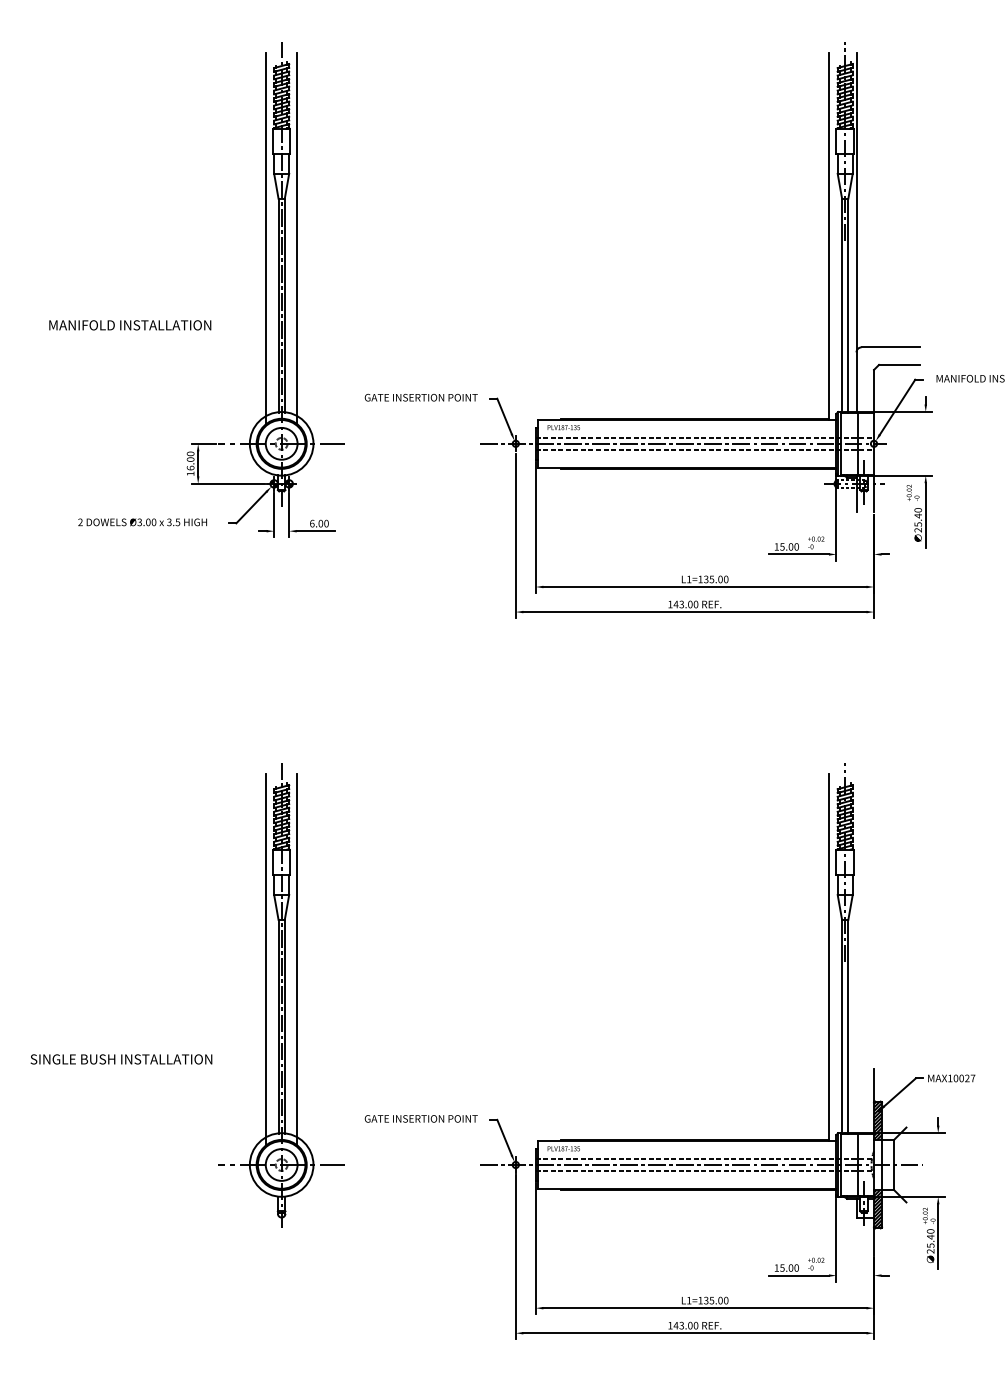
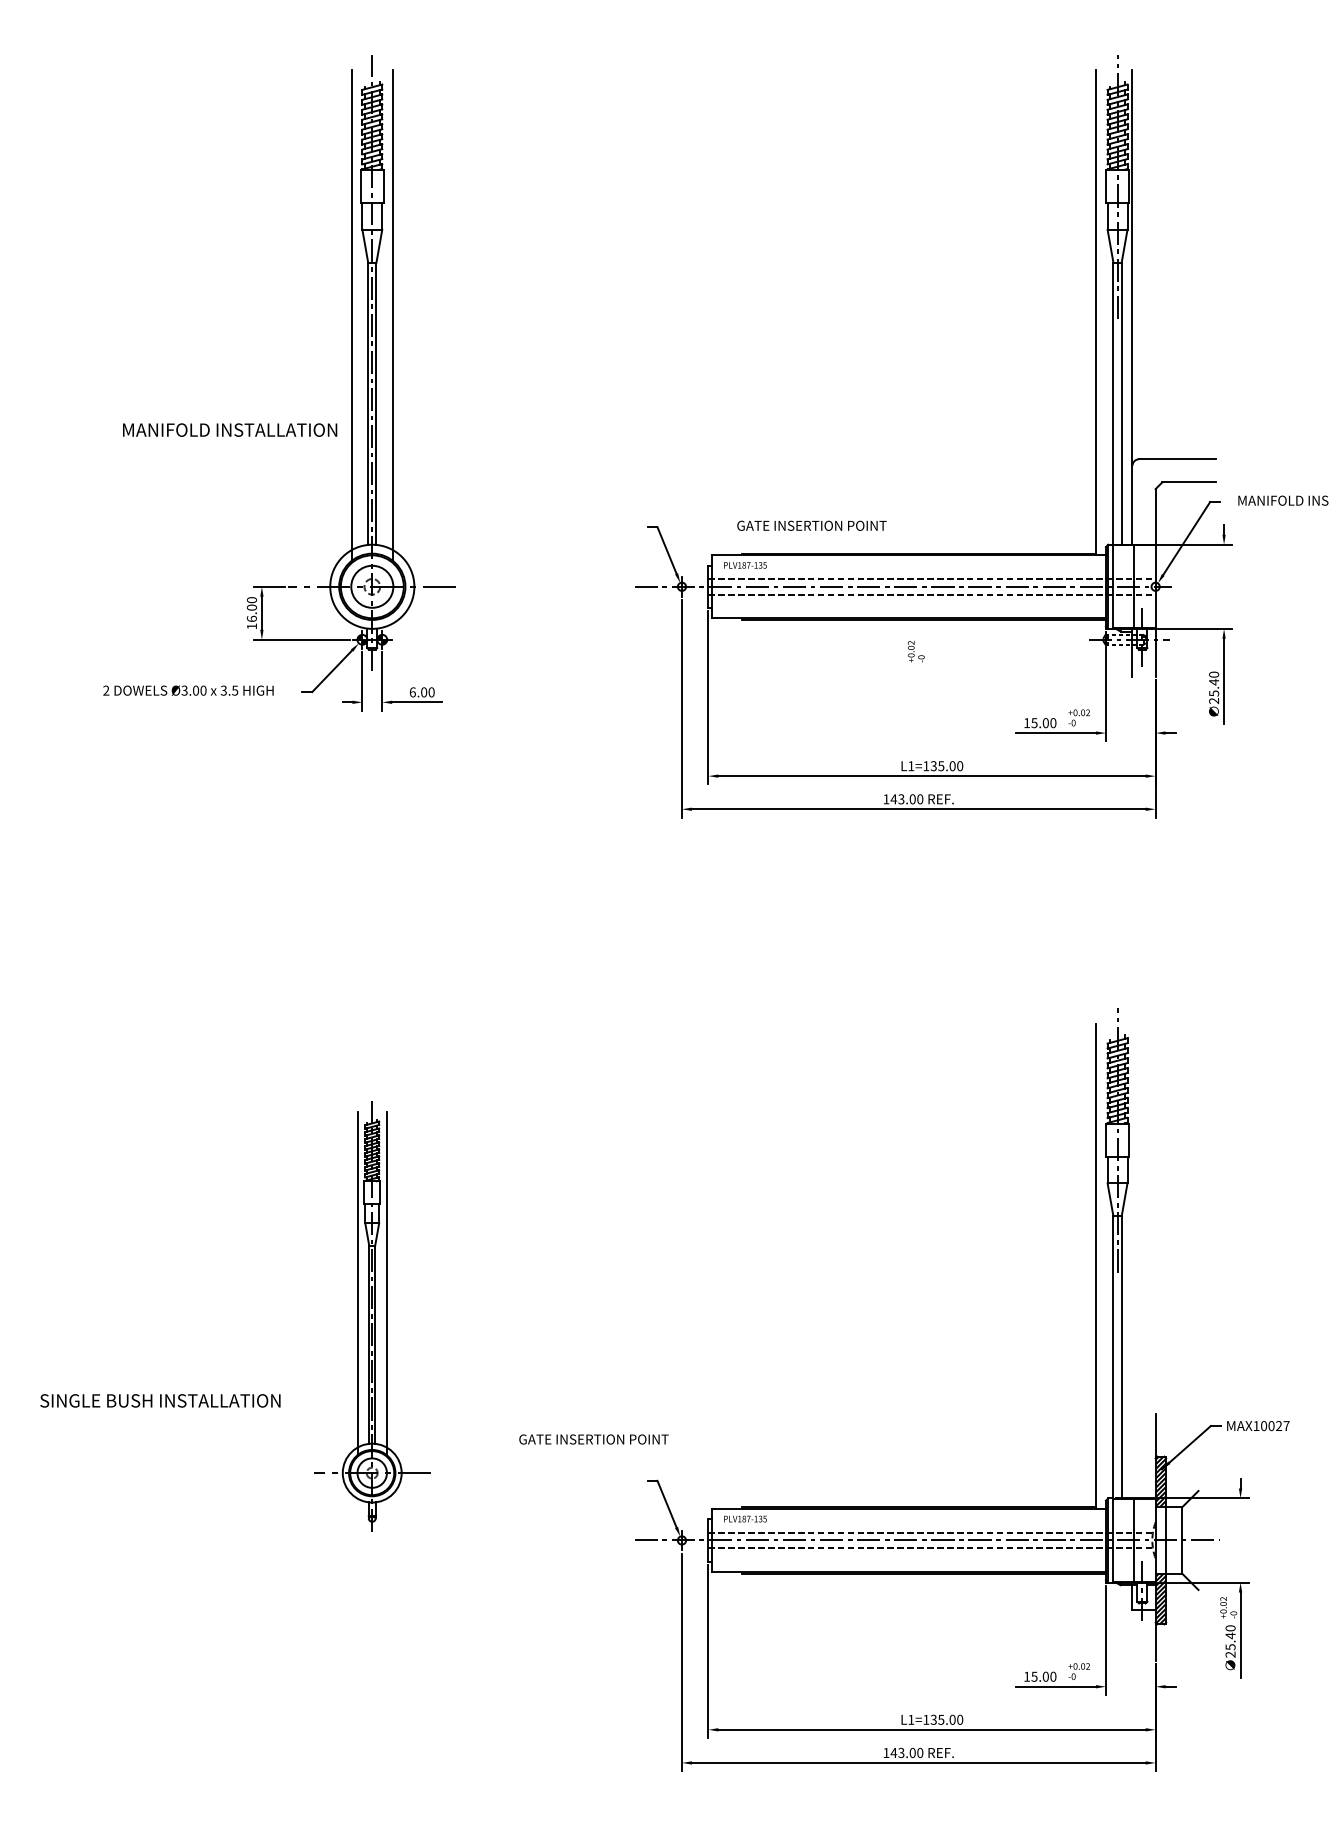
text: (130, 324) -> (230, 429), moved
text: (420, 397) -> (811, 525), moved
text: (913, 492) -> (916, 651), moved
part: (281, 994) -> (371, 1315), size x0.7
text: (420, 1118) -> (593, 1439), moved

